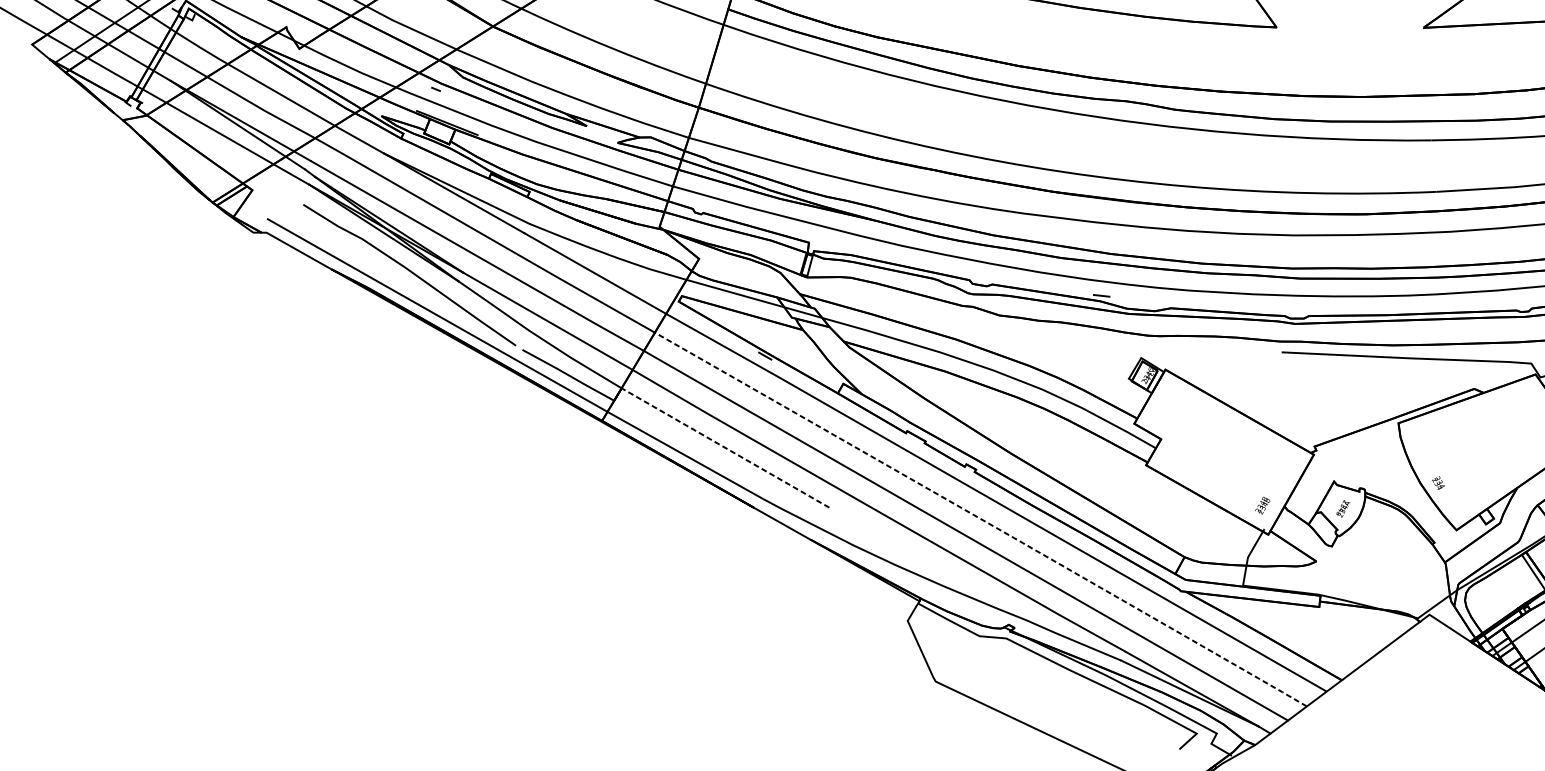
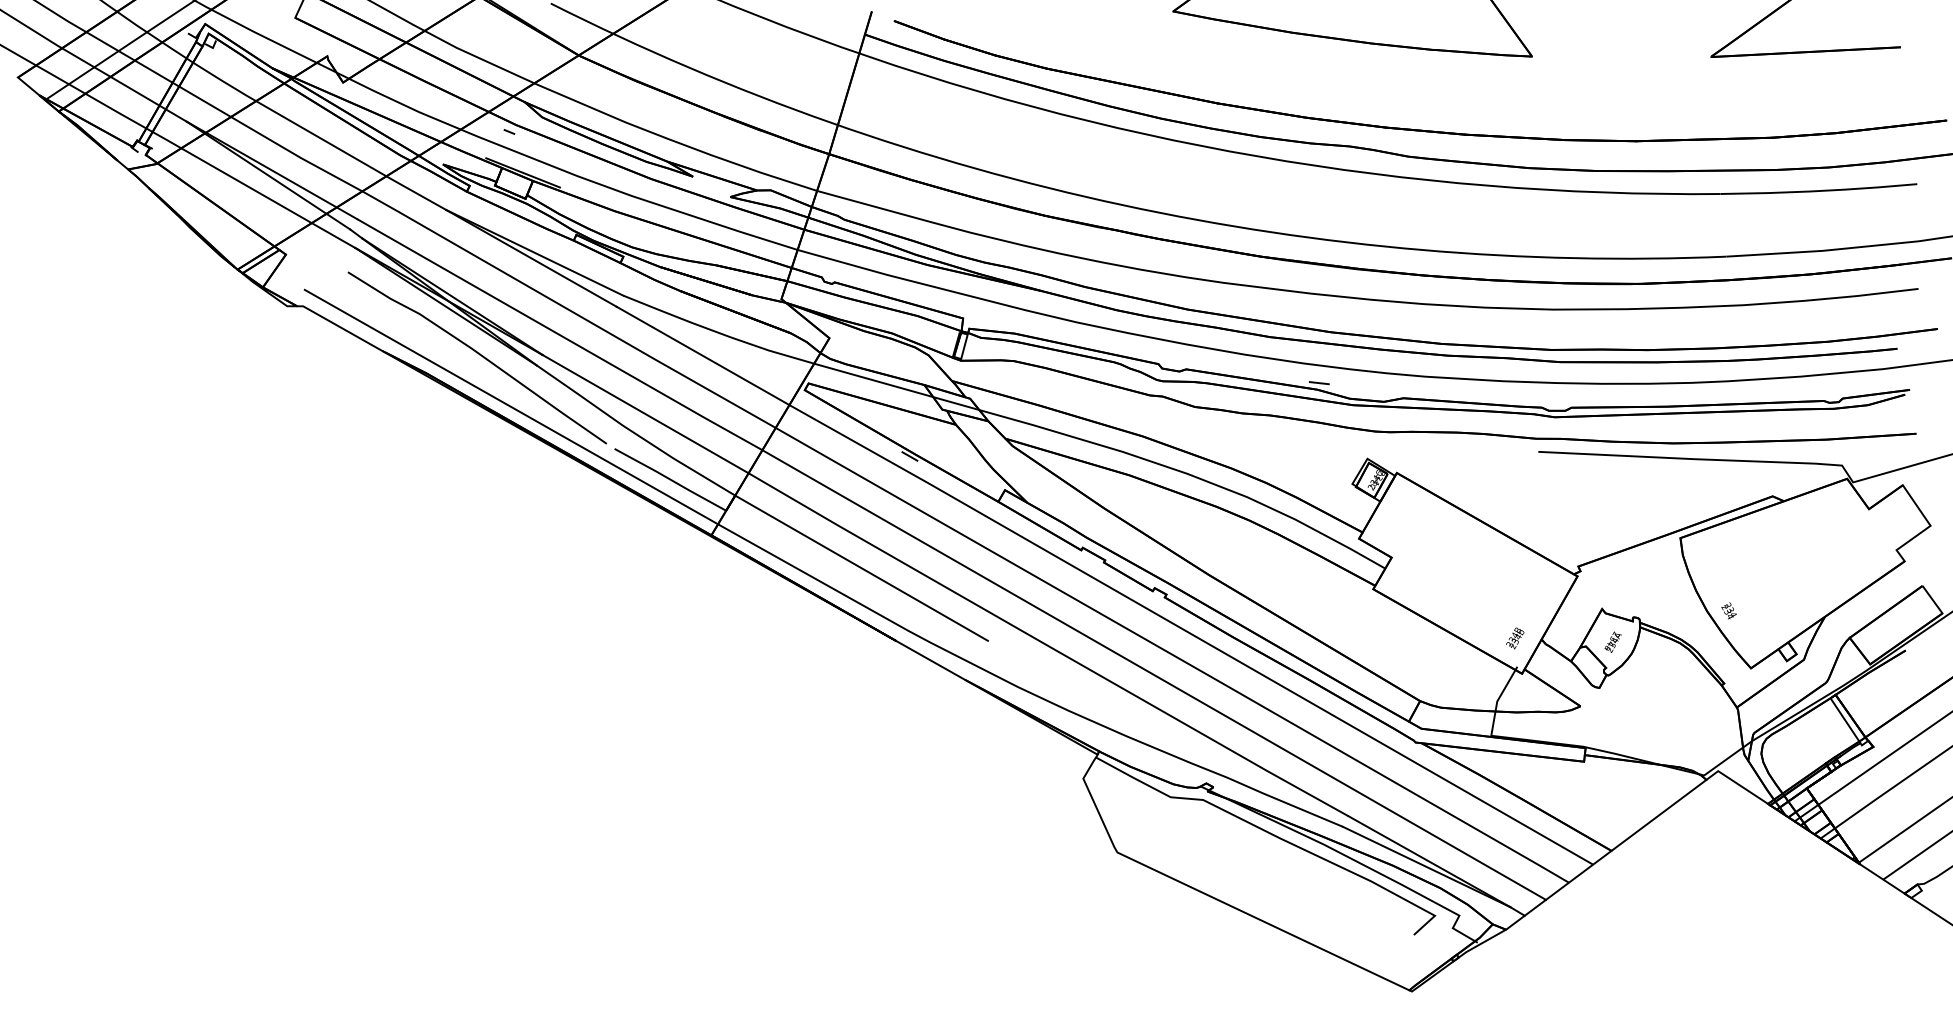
line: (725, 448) -> (861, 568), dashed -> solid
line: (982, 519) -> (1174, 655), dashed -> solid

